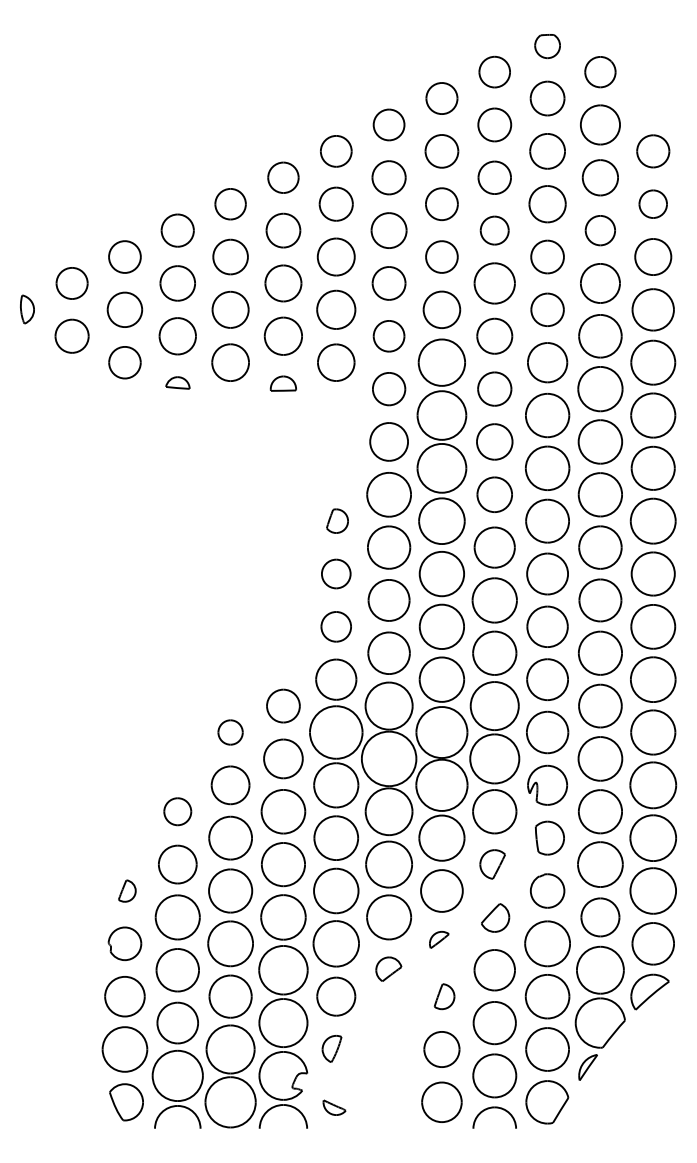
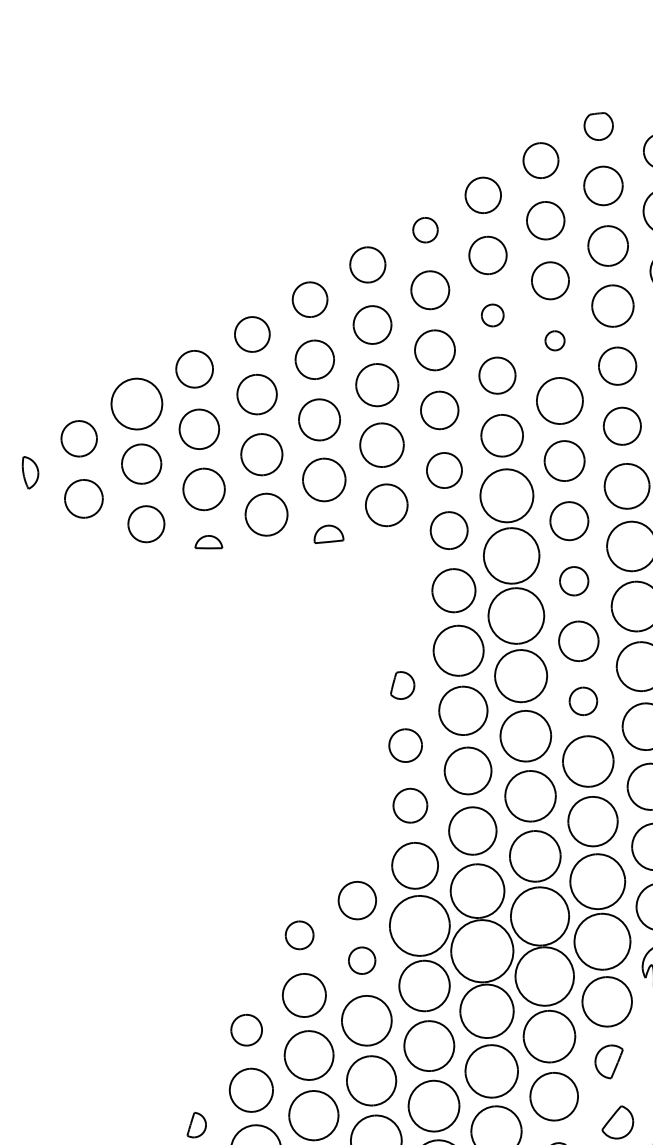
part: (388, 124) -> (424, 229), size x0.7
part: (441, 203) -> (492, 314), size x0.6
part: (494, 230) -> (554, 340), size x0.6
part: (124, 256) -> (136, 403), size x1.4
part: (494, 441) -> (573, 580), size x0.7
part: (494, 547) -> (583, 701), size x0.6
part: (283, 758) -> (362, 960), size x0.6

